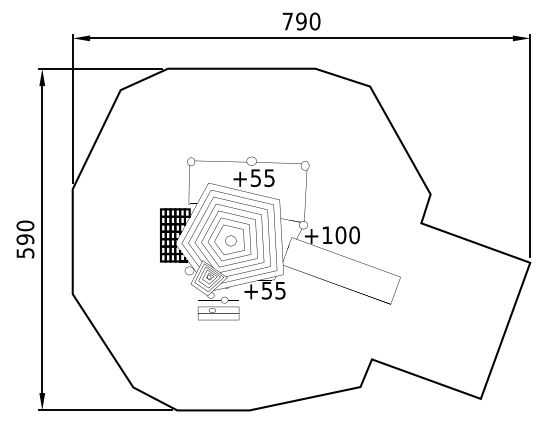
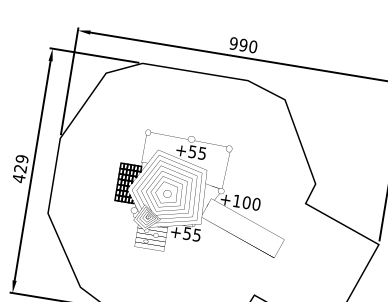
text: (287, 21) -> (233, 43), 790 -> 990
text: (25, 239) -> (20, 168), 590 -> 429

